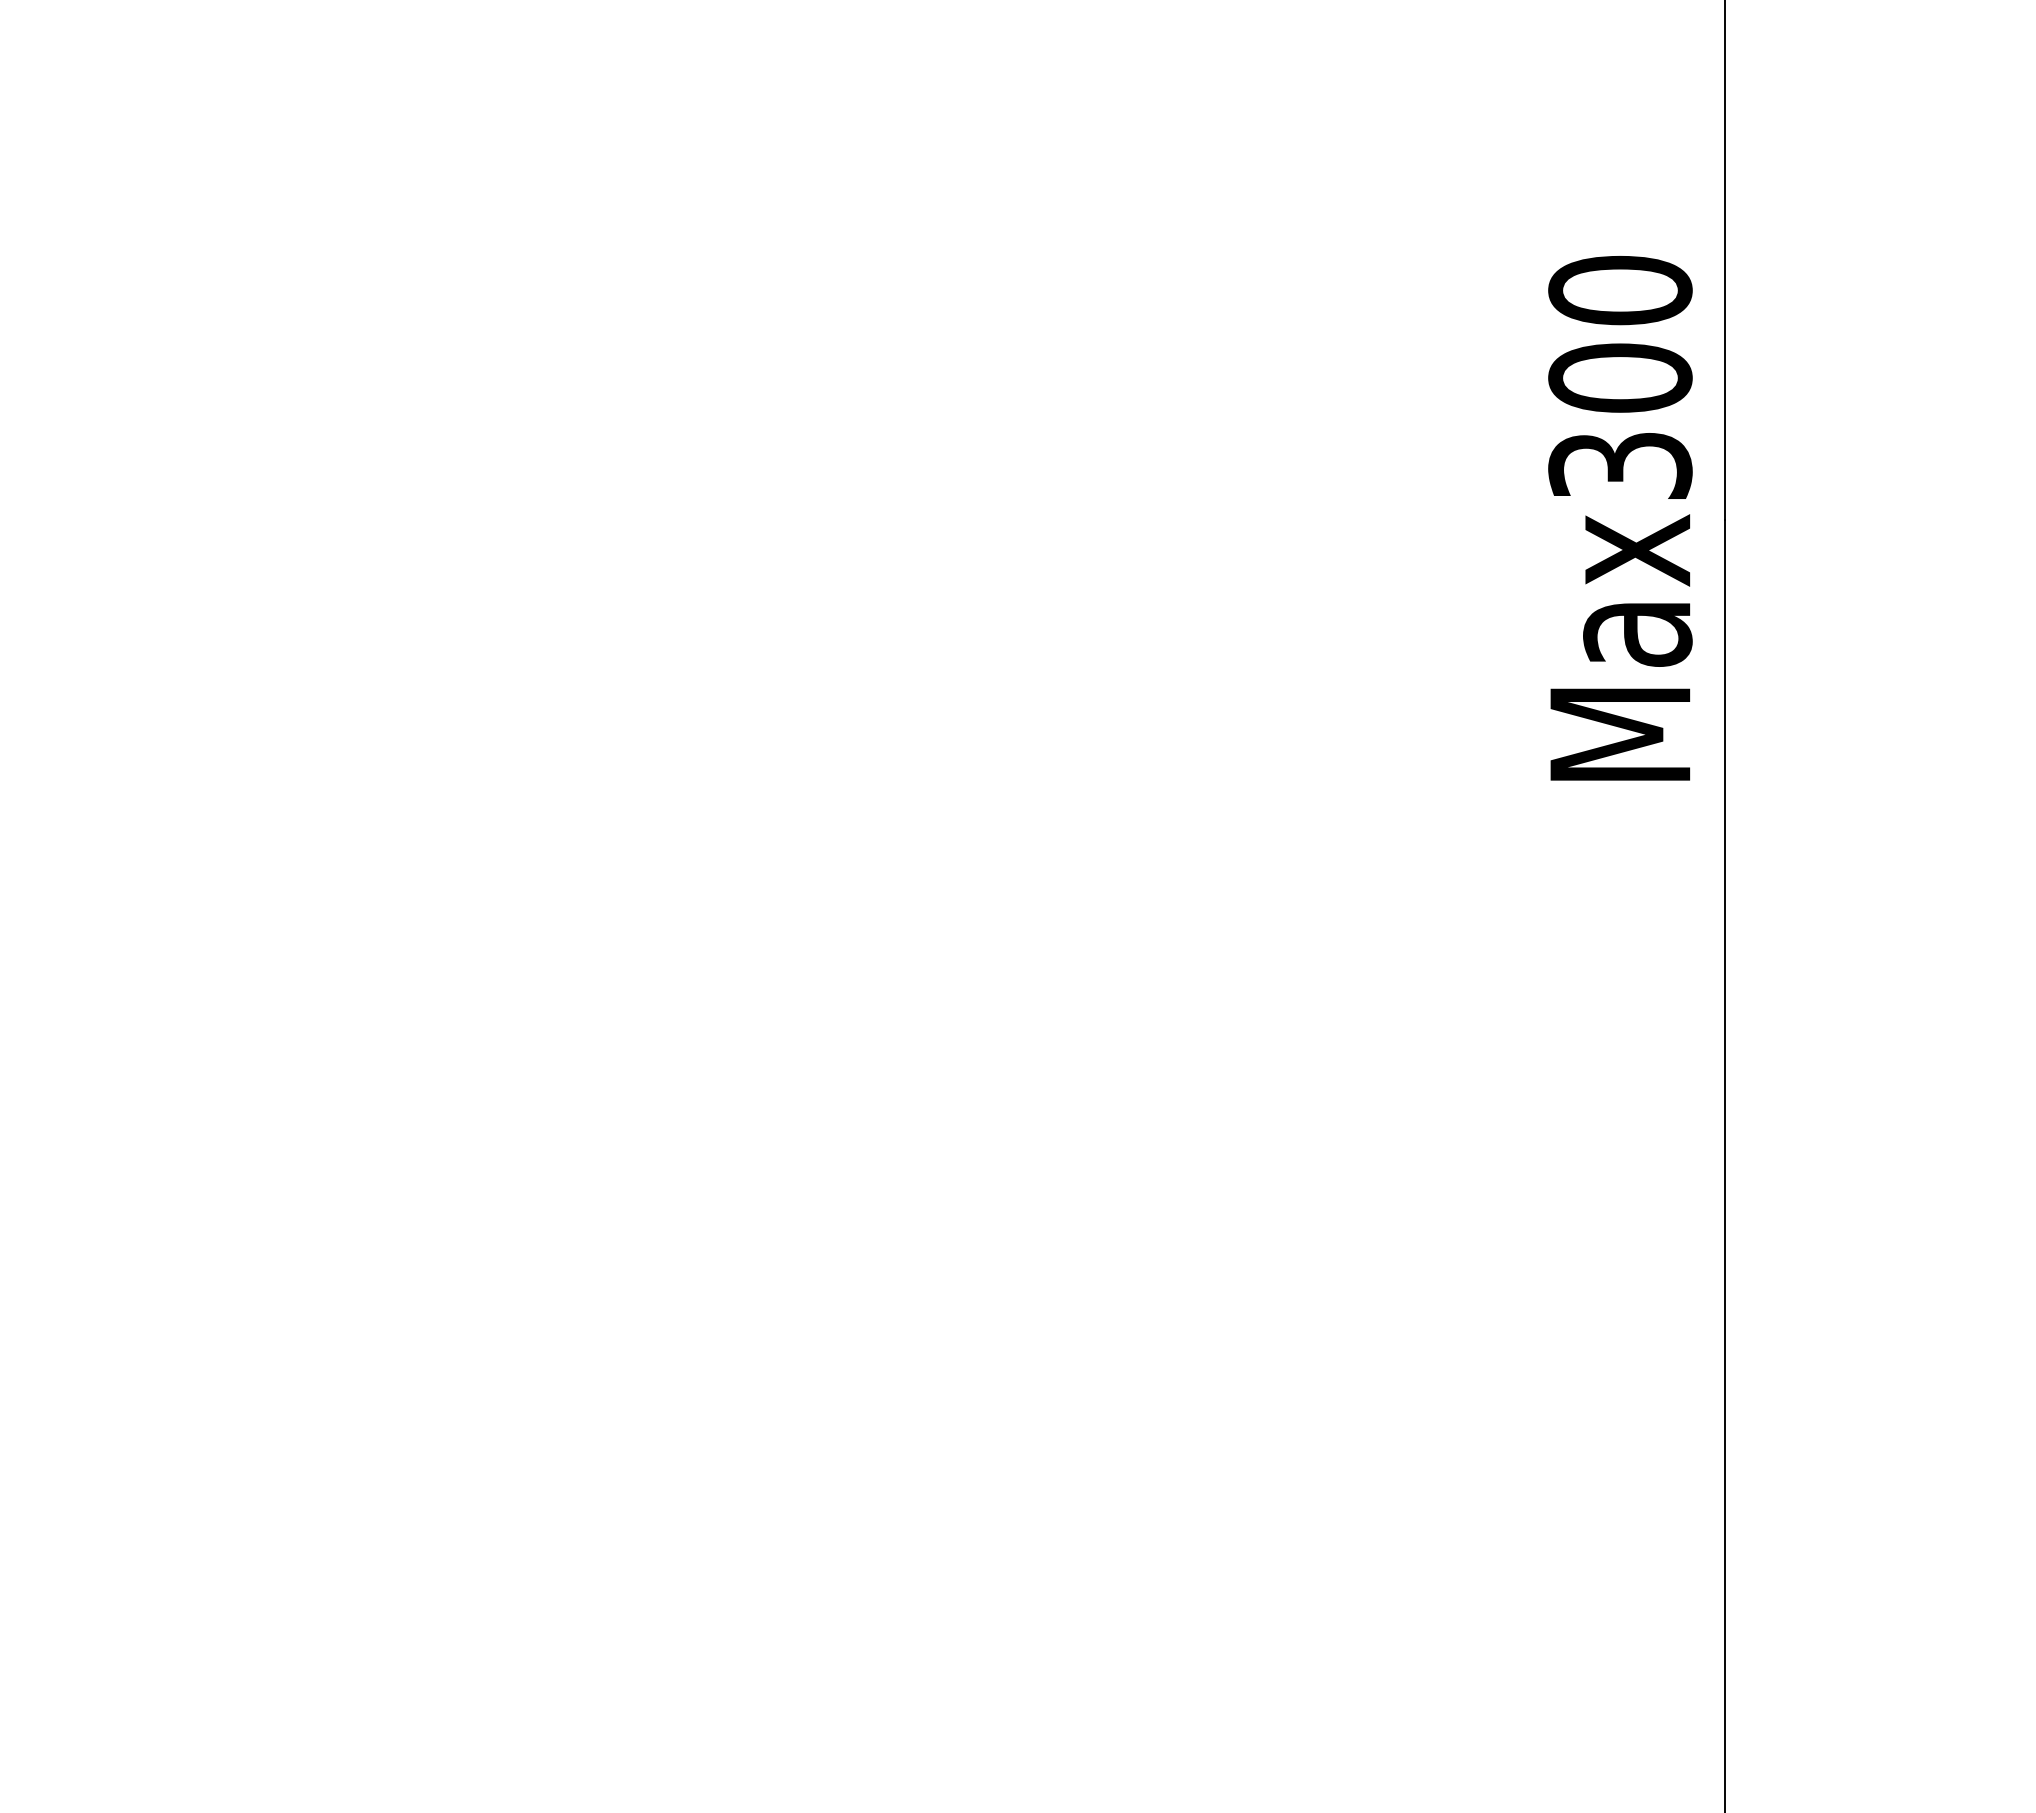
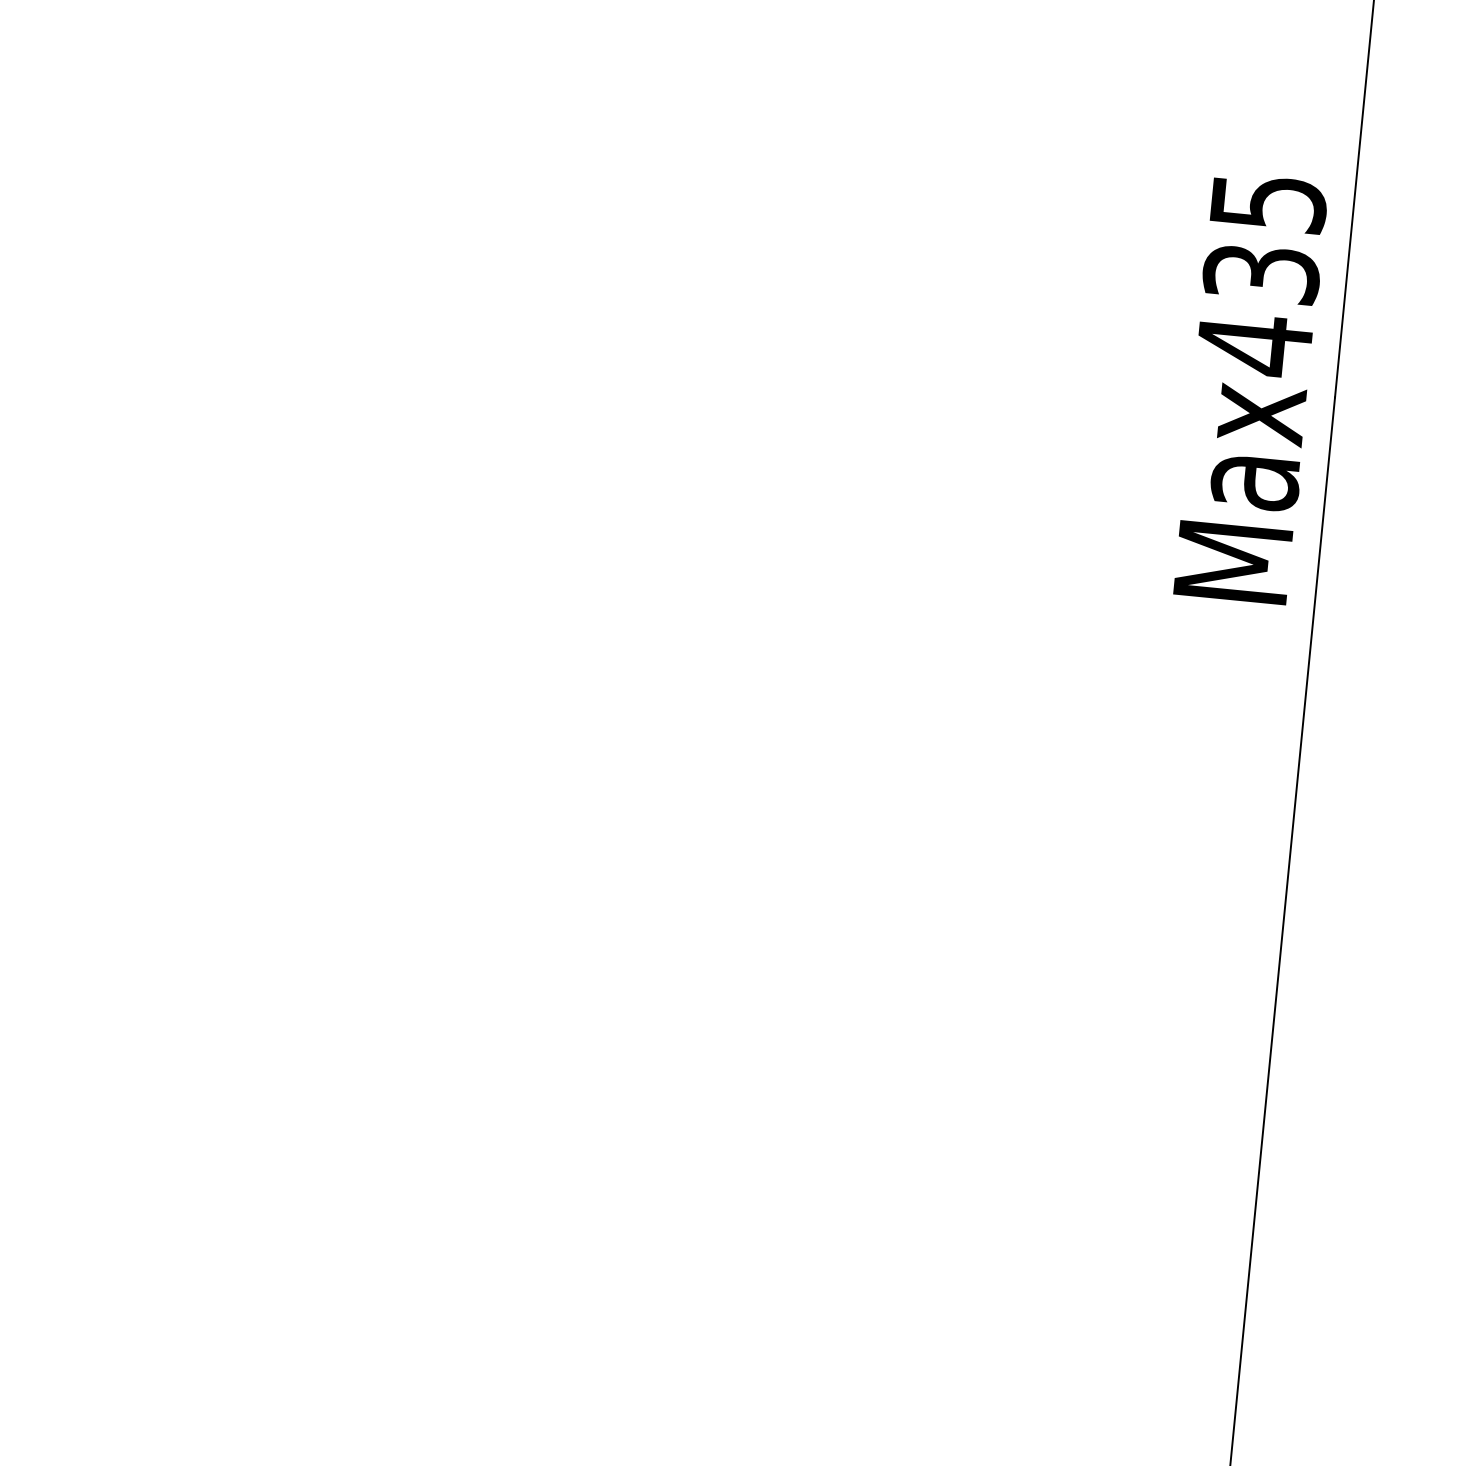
text: (1620, 378) -> (1261, 274), Max300 -> Max435

